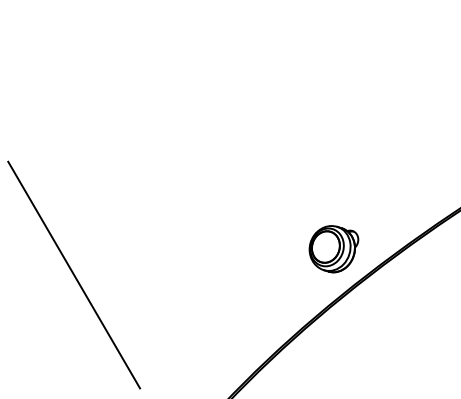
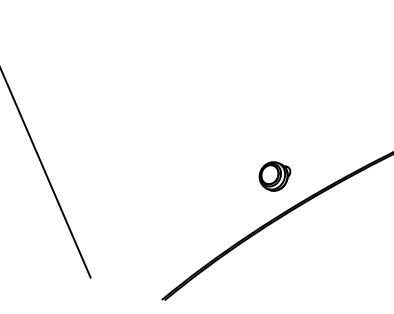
part: (333, 249) -> (274, 176), size x0.7

